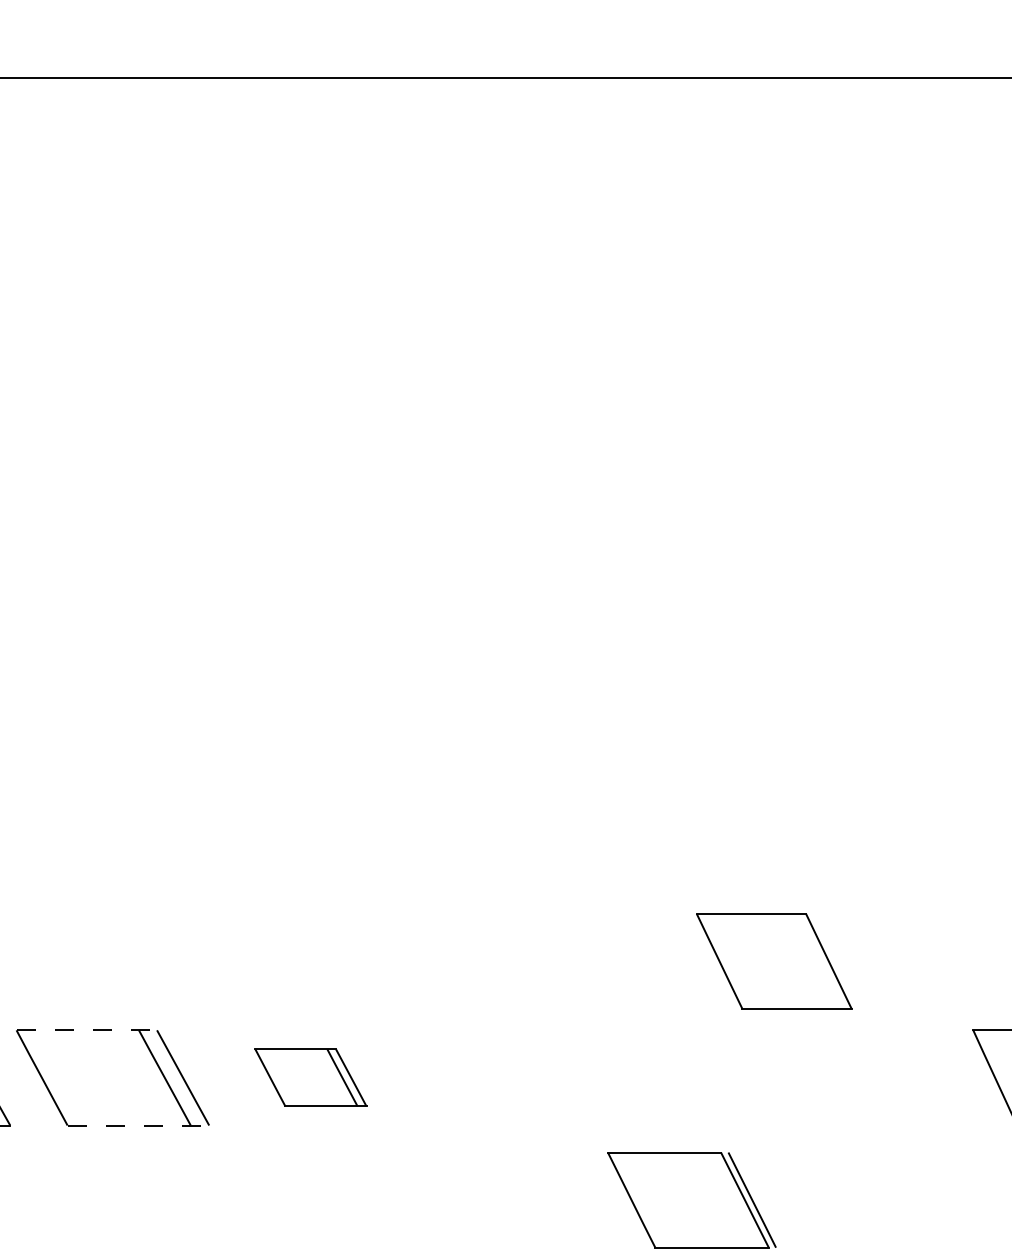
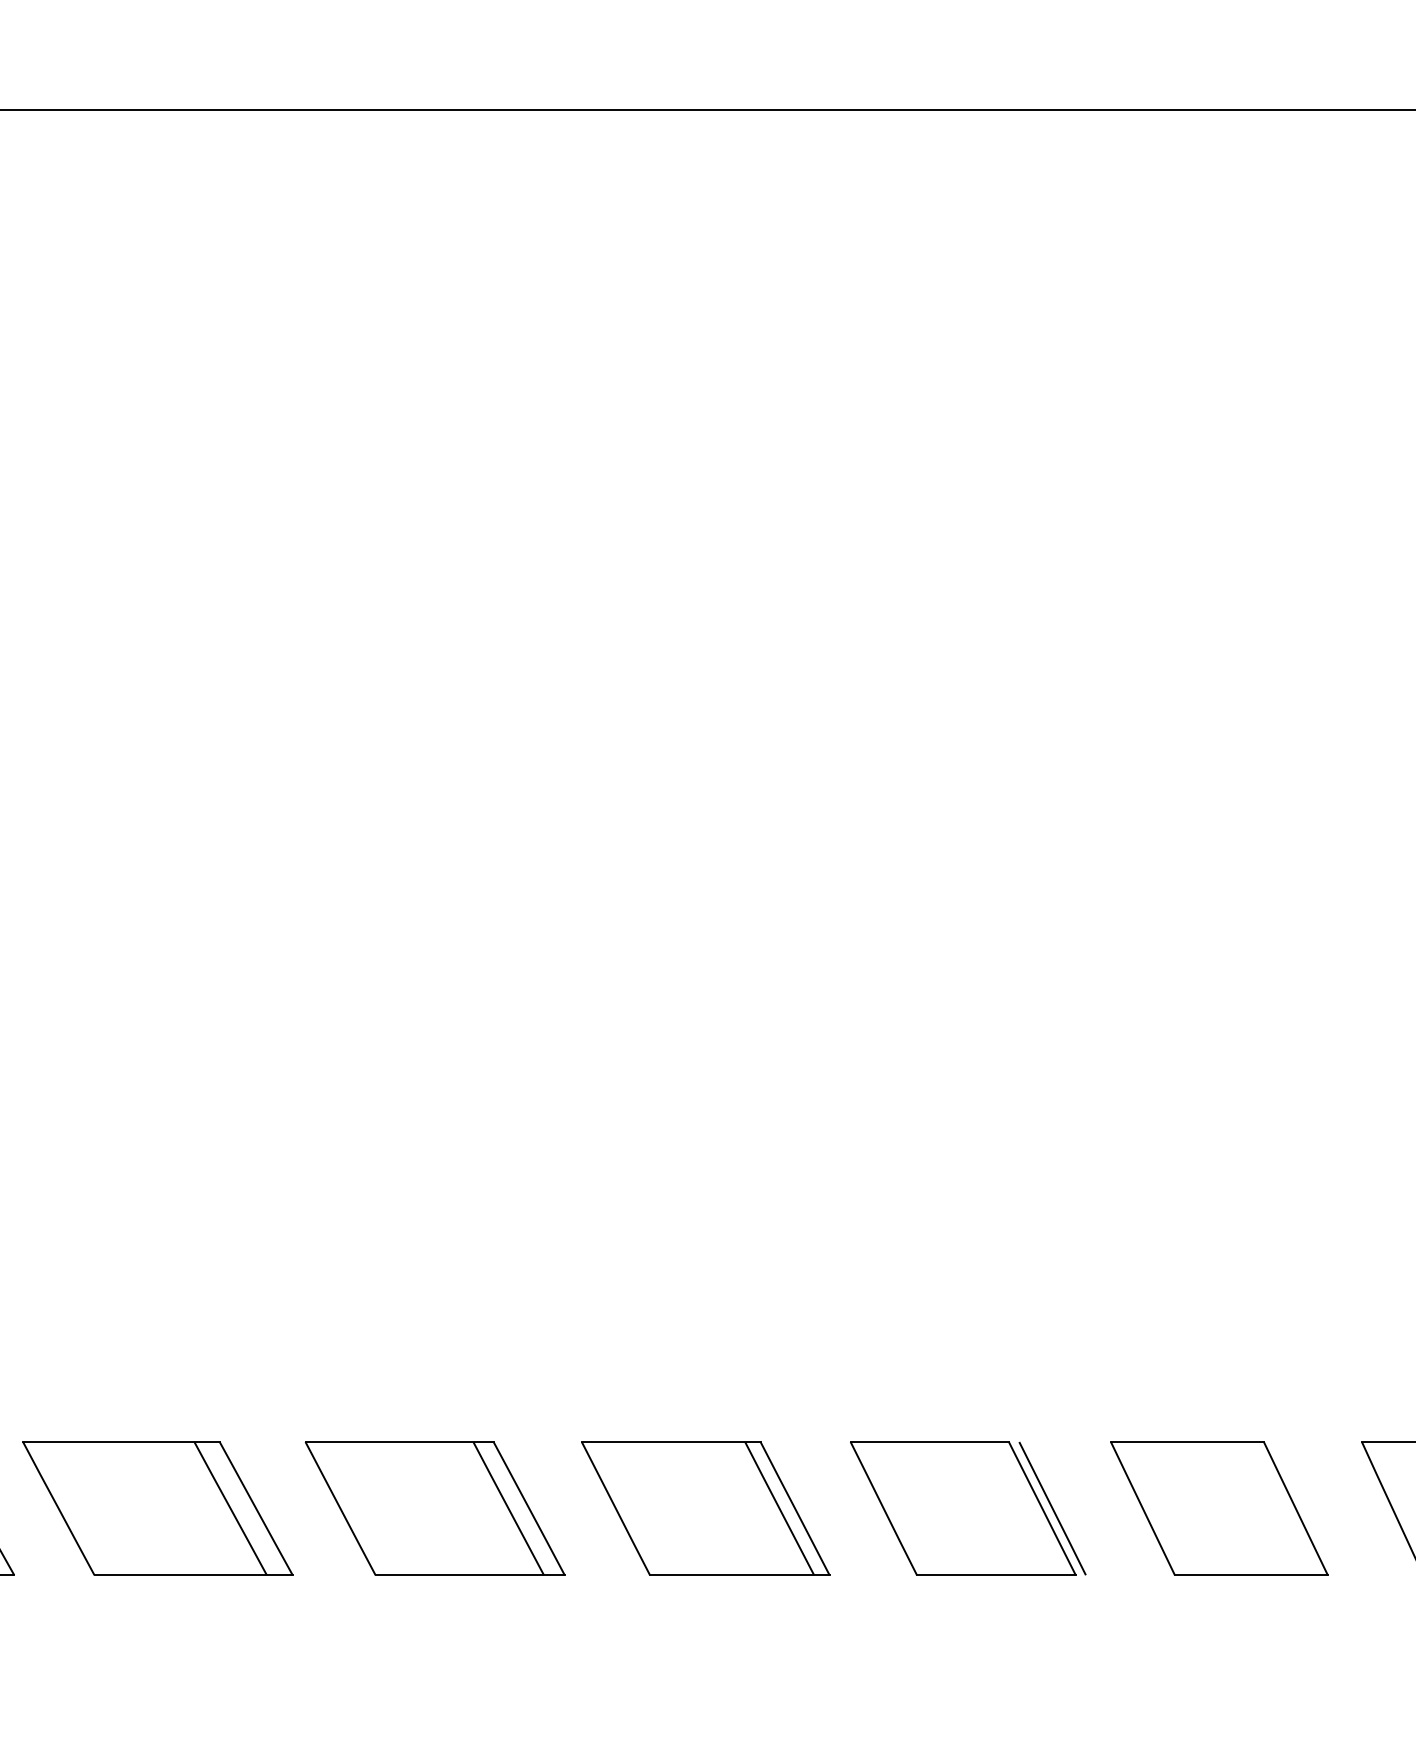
part: (774, 961) -> (1219, 1508), moved
line: (86, 1030) -> (121, 1442), dashed -> solid
part: (310, 1077) -> (434, 1508), size x1.67
part: (504, 1077) -> (705, 1508), added
line: (139, 1125) -> (194, 1575), dashed -> solid
part: (692, 1200) -> (968, 1508), moved

